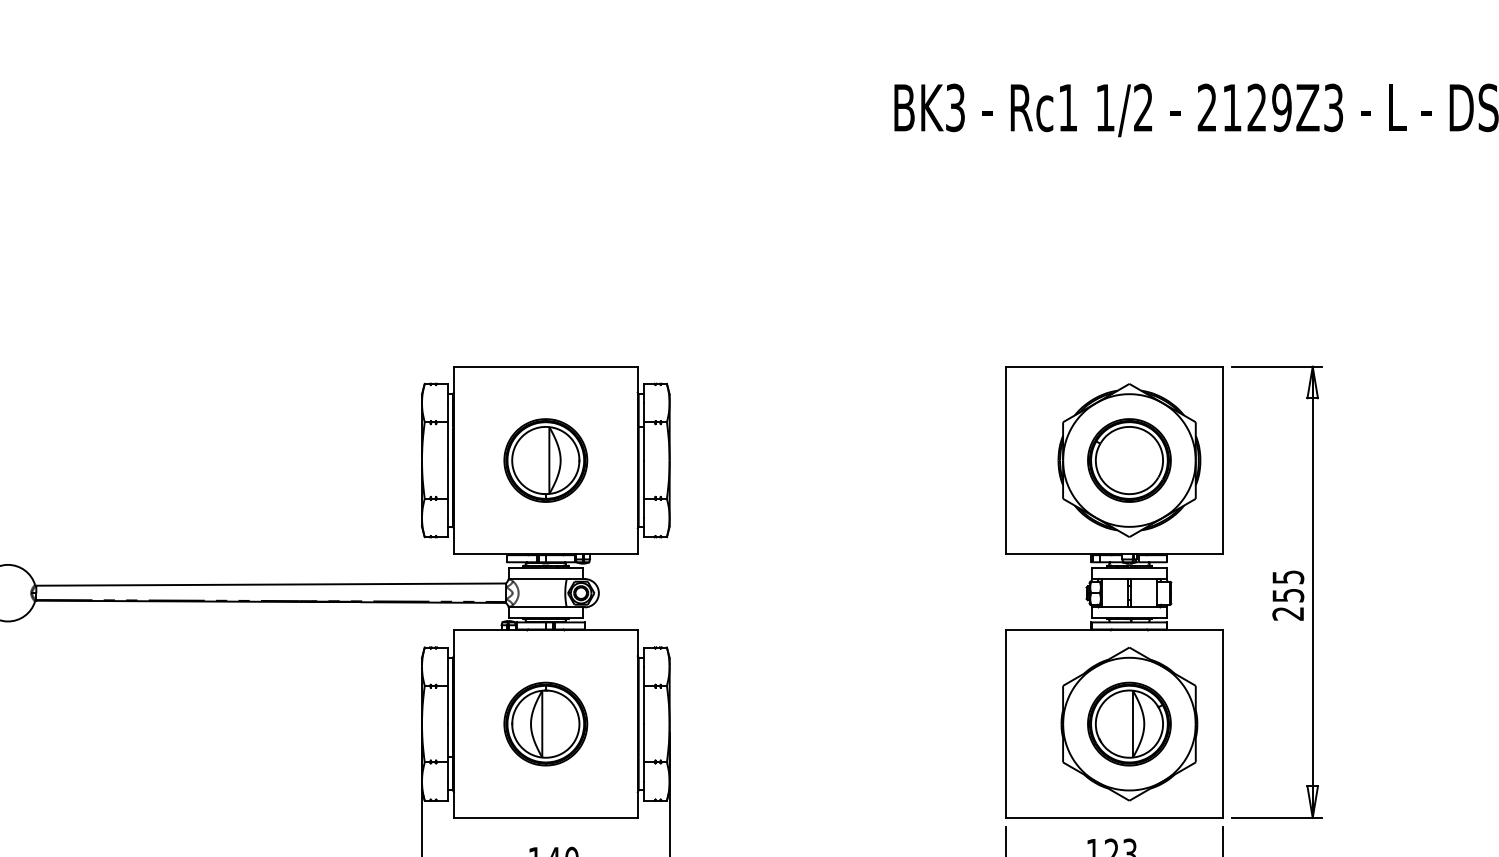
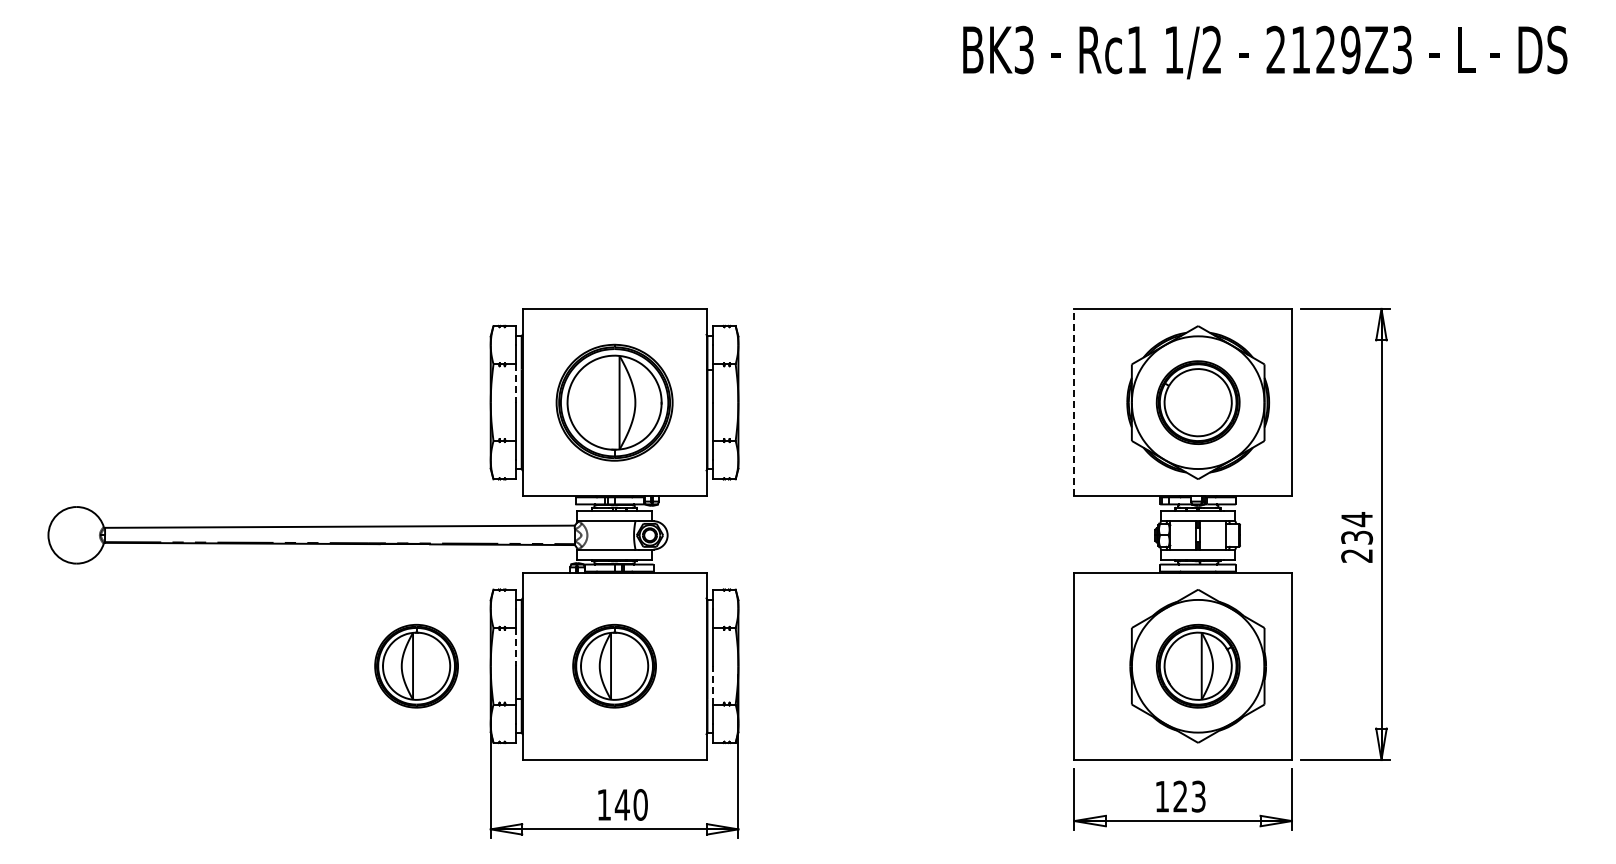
line: (447, 442) -> (516, 384), solid -> dashed
part: (545, 460) -> (614, 402), size x1.4
line: (1005, 460) -> (1074, 402), solid -> dashed
text: (1288, 585) -> (1357, 527), 255 -> 234
line: (447, 705) -> (516, 647), solid -> dashed
part: (347, 724) -> (416, 666), added
line: (643, 742) -> (712, 684), solid -> dashed

